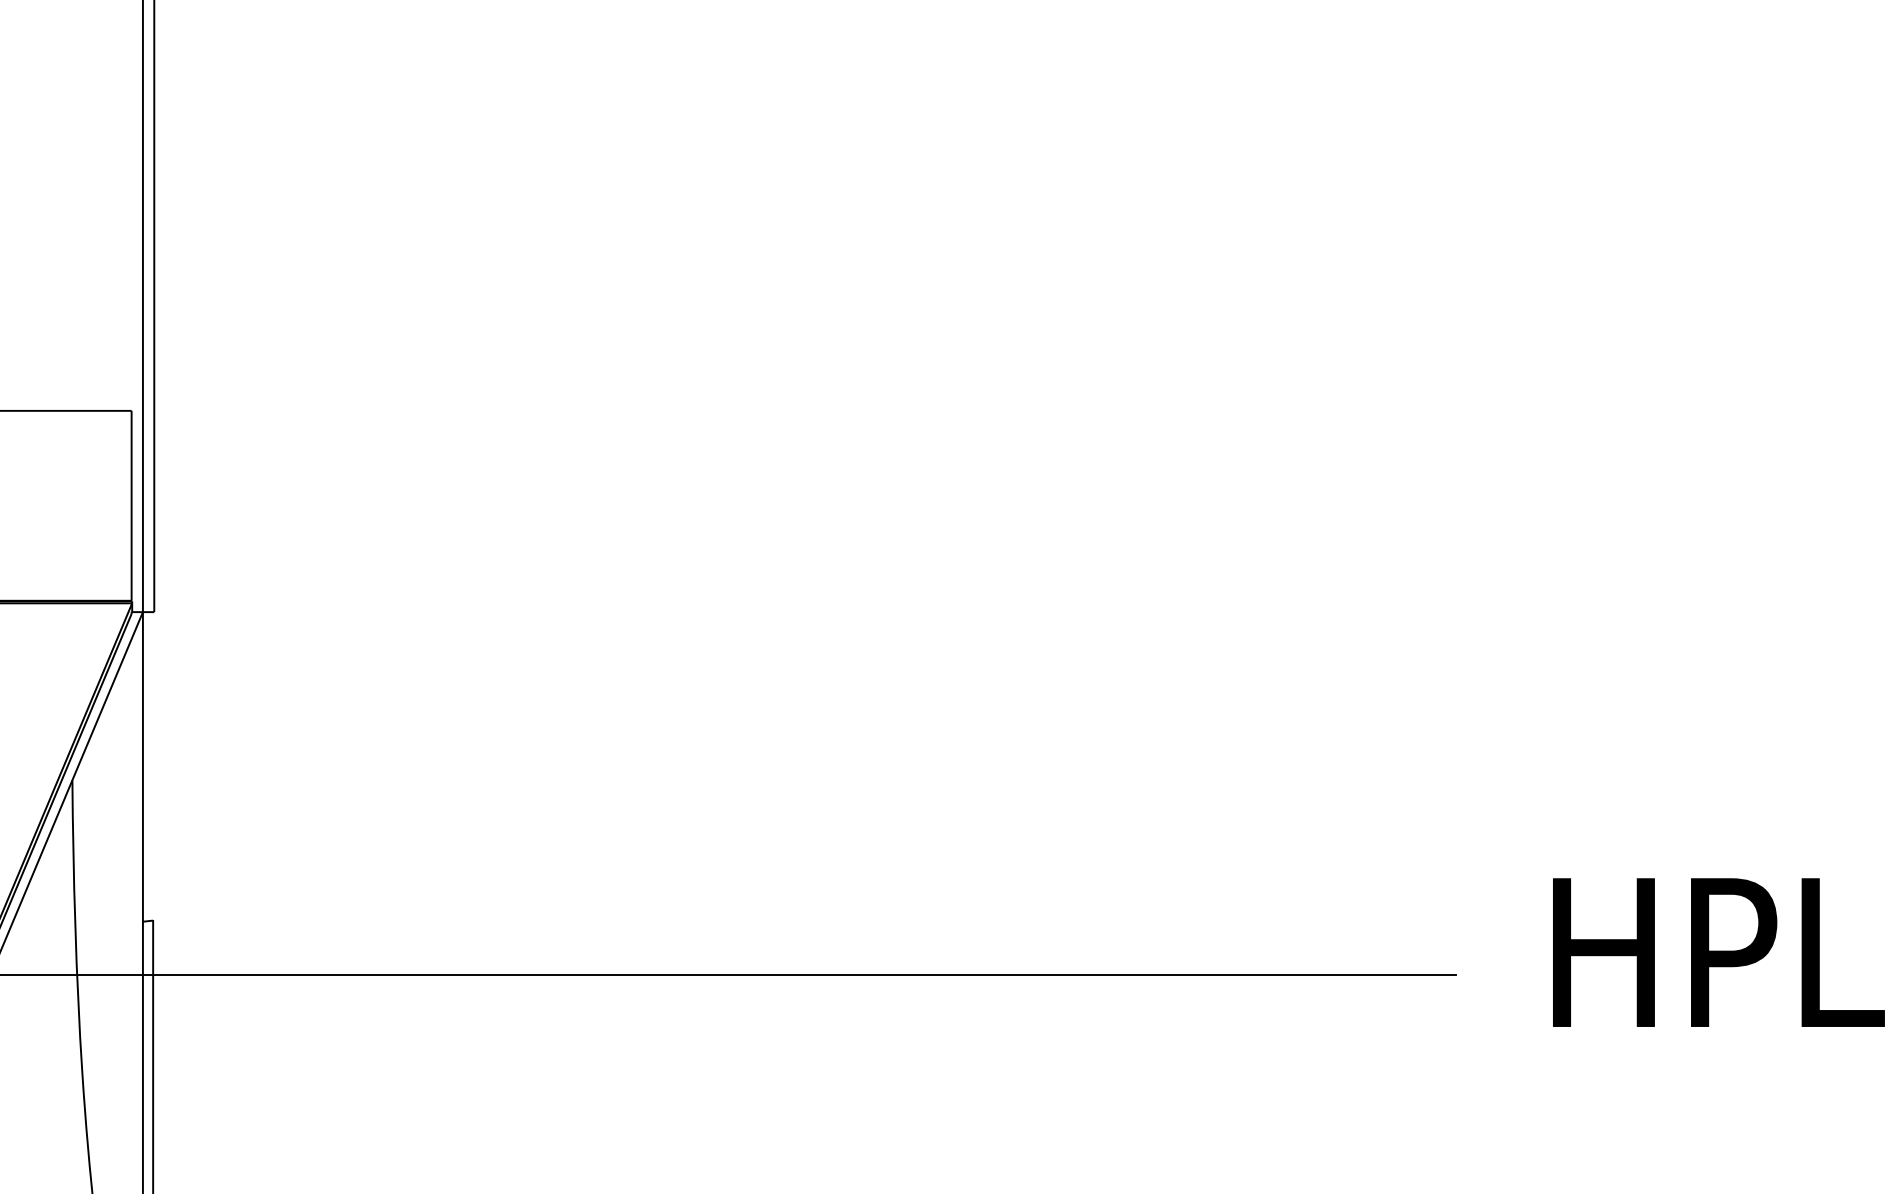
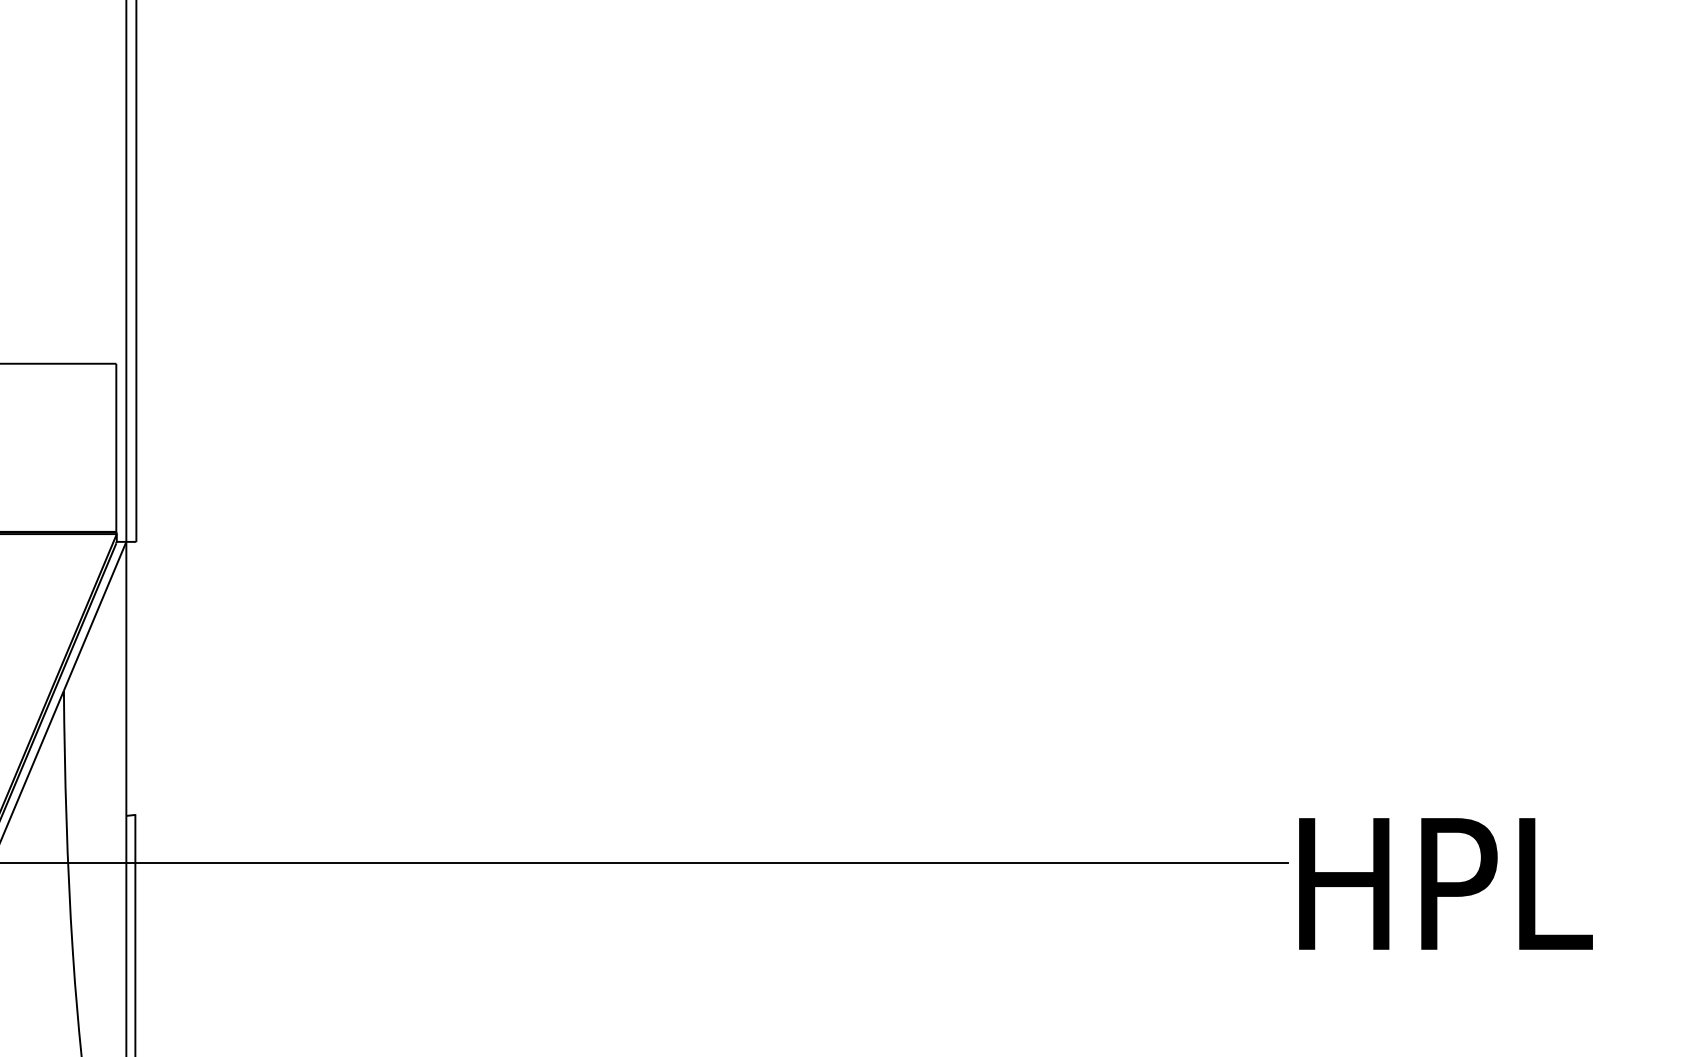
text: (1718, 952) -> (1445, 883), moved

